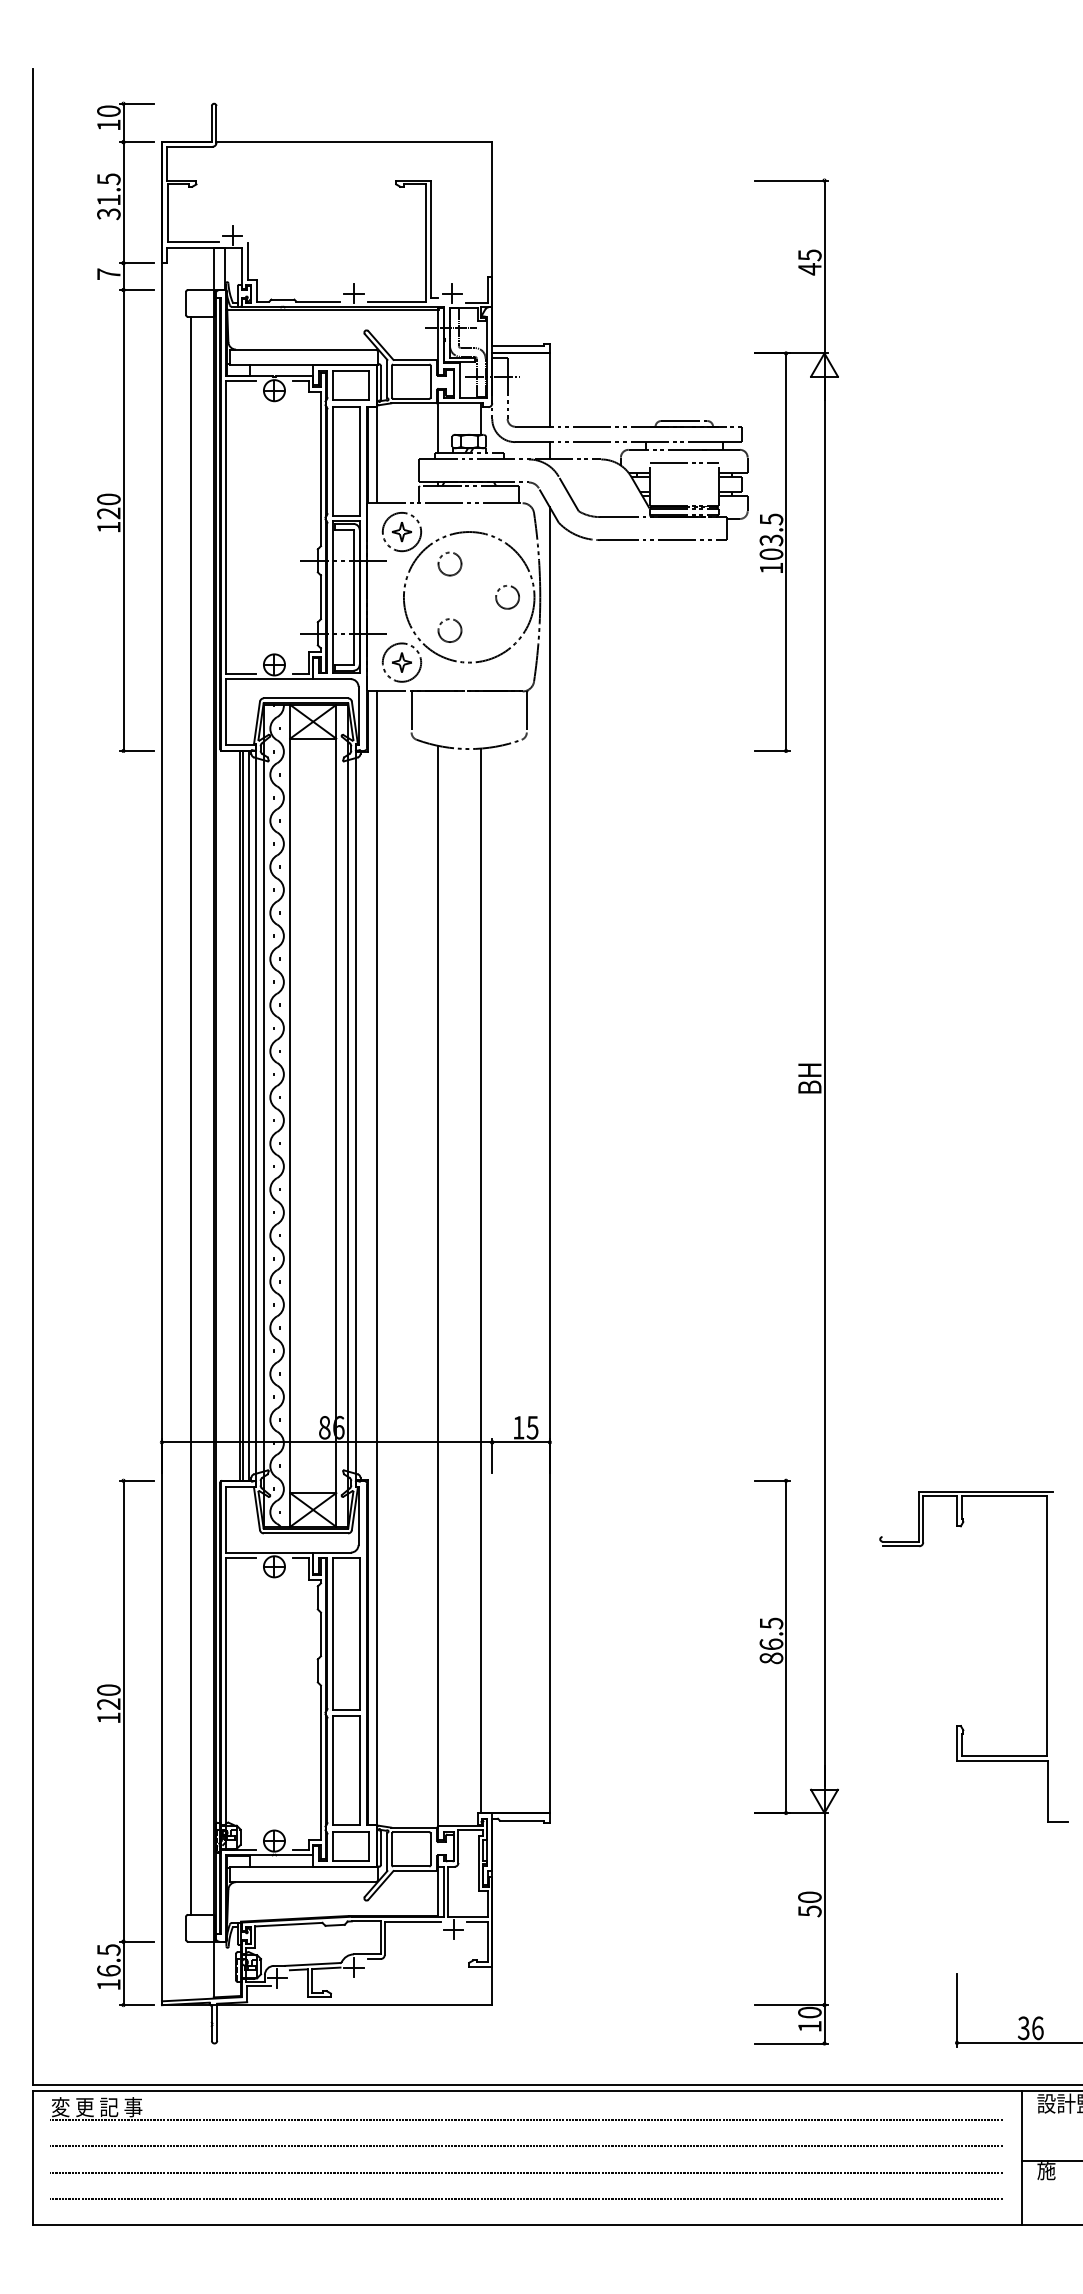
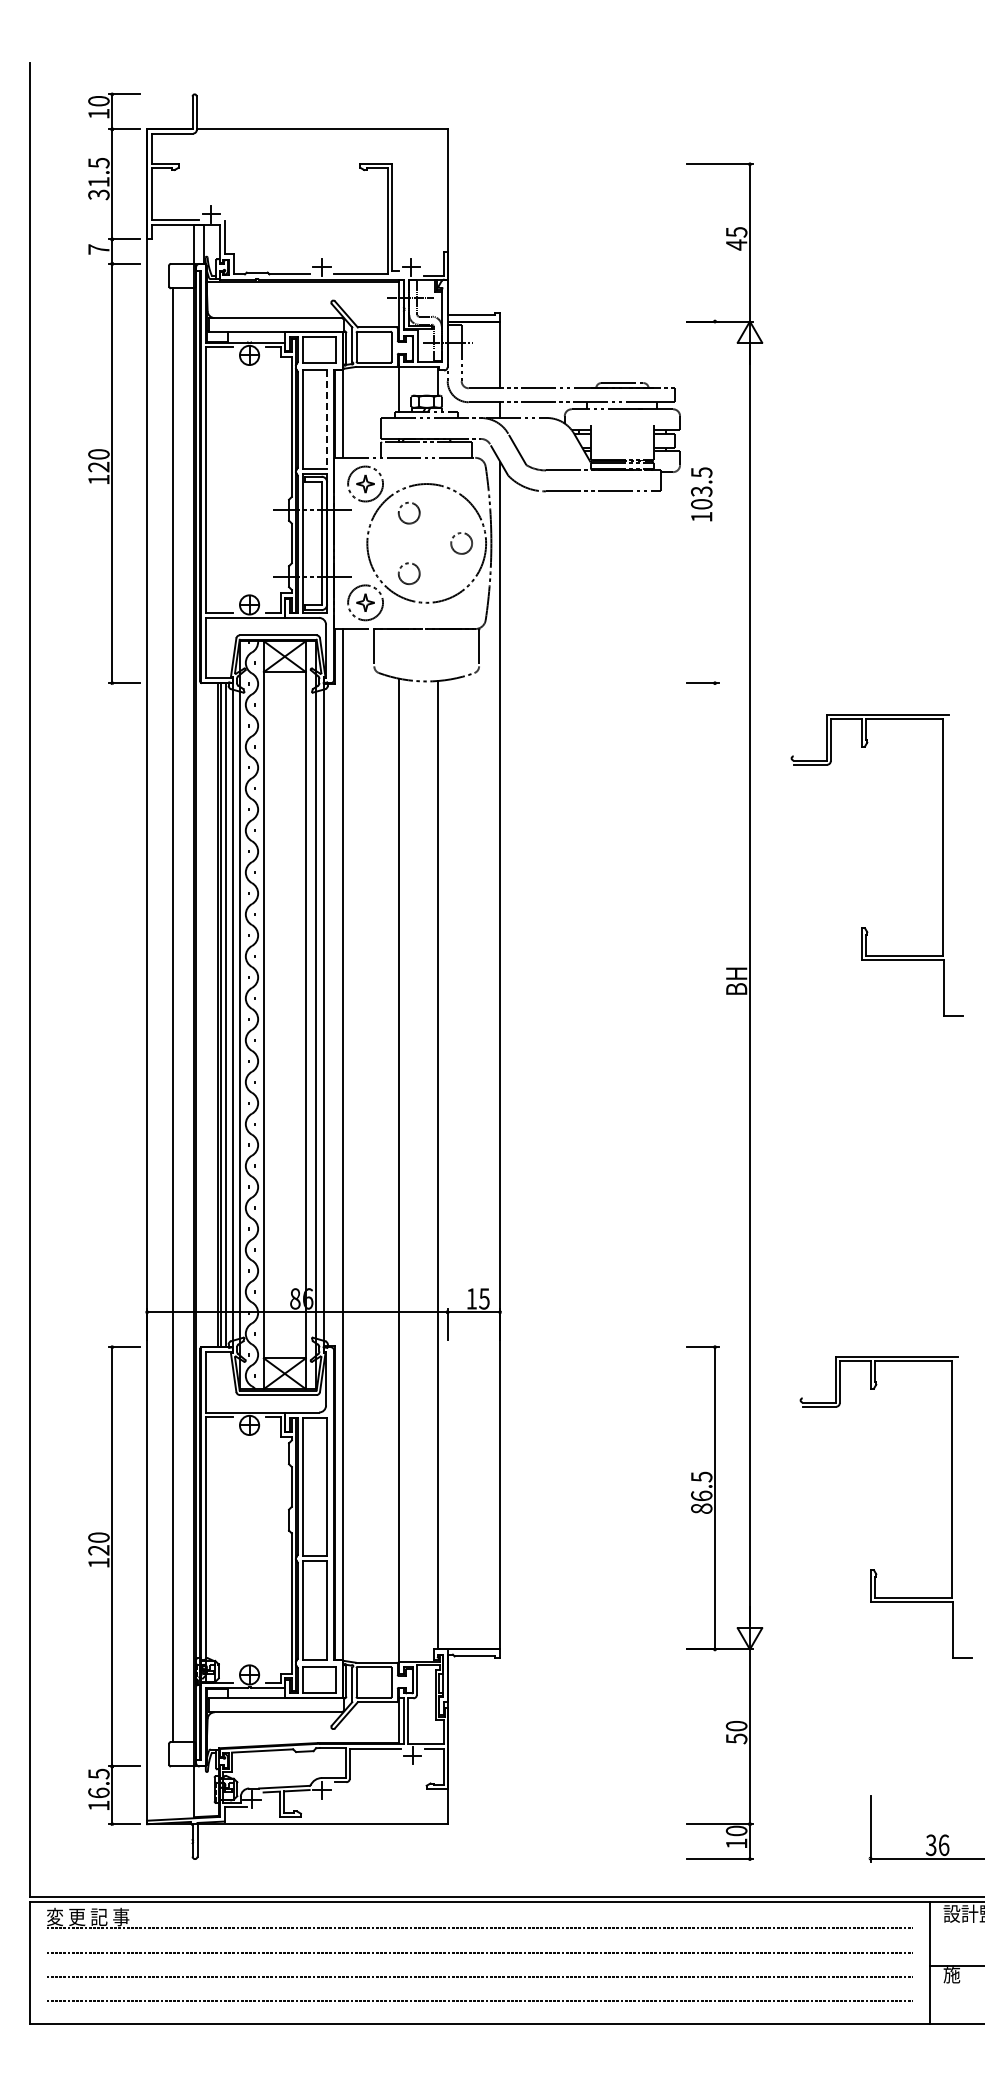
line: (360, 462) -> (327, 420), solid -> dashed
line: (683, 463) -> (621, 421), removed
line: (786, 552) -> (715, 502), removed
part: (951, 1019) -> (865, 927), added

